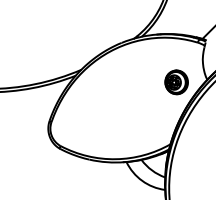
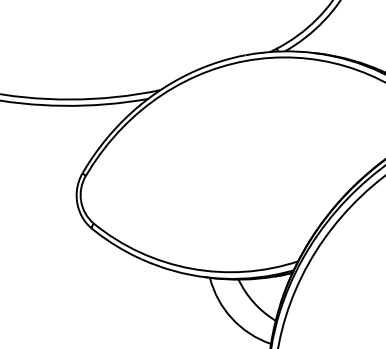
part: (176, 82) -> (332, 149), removed

